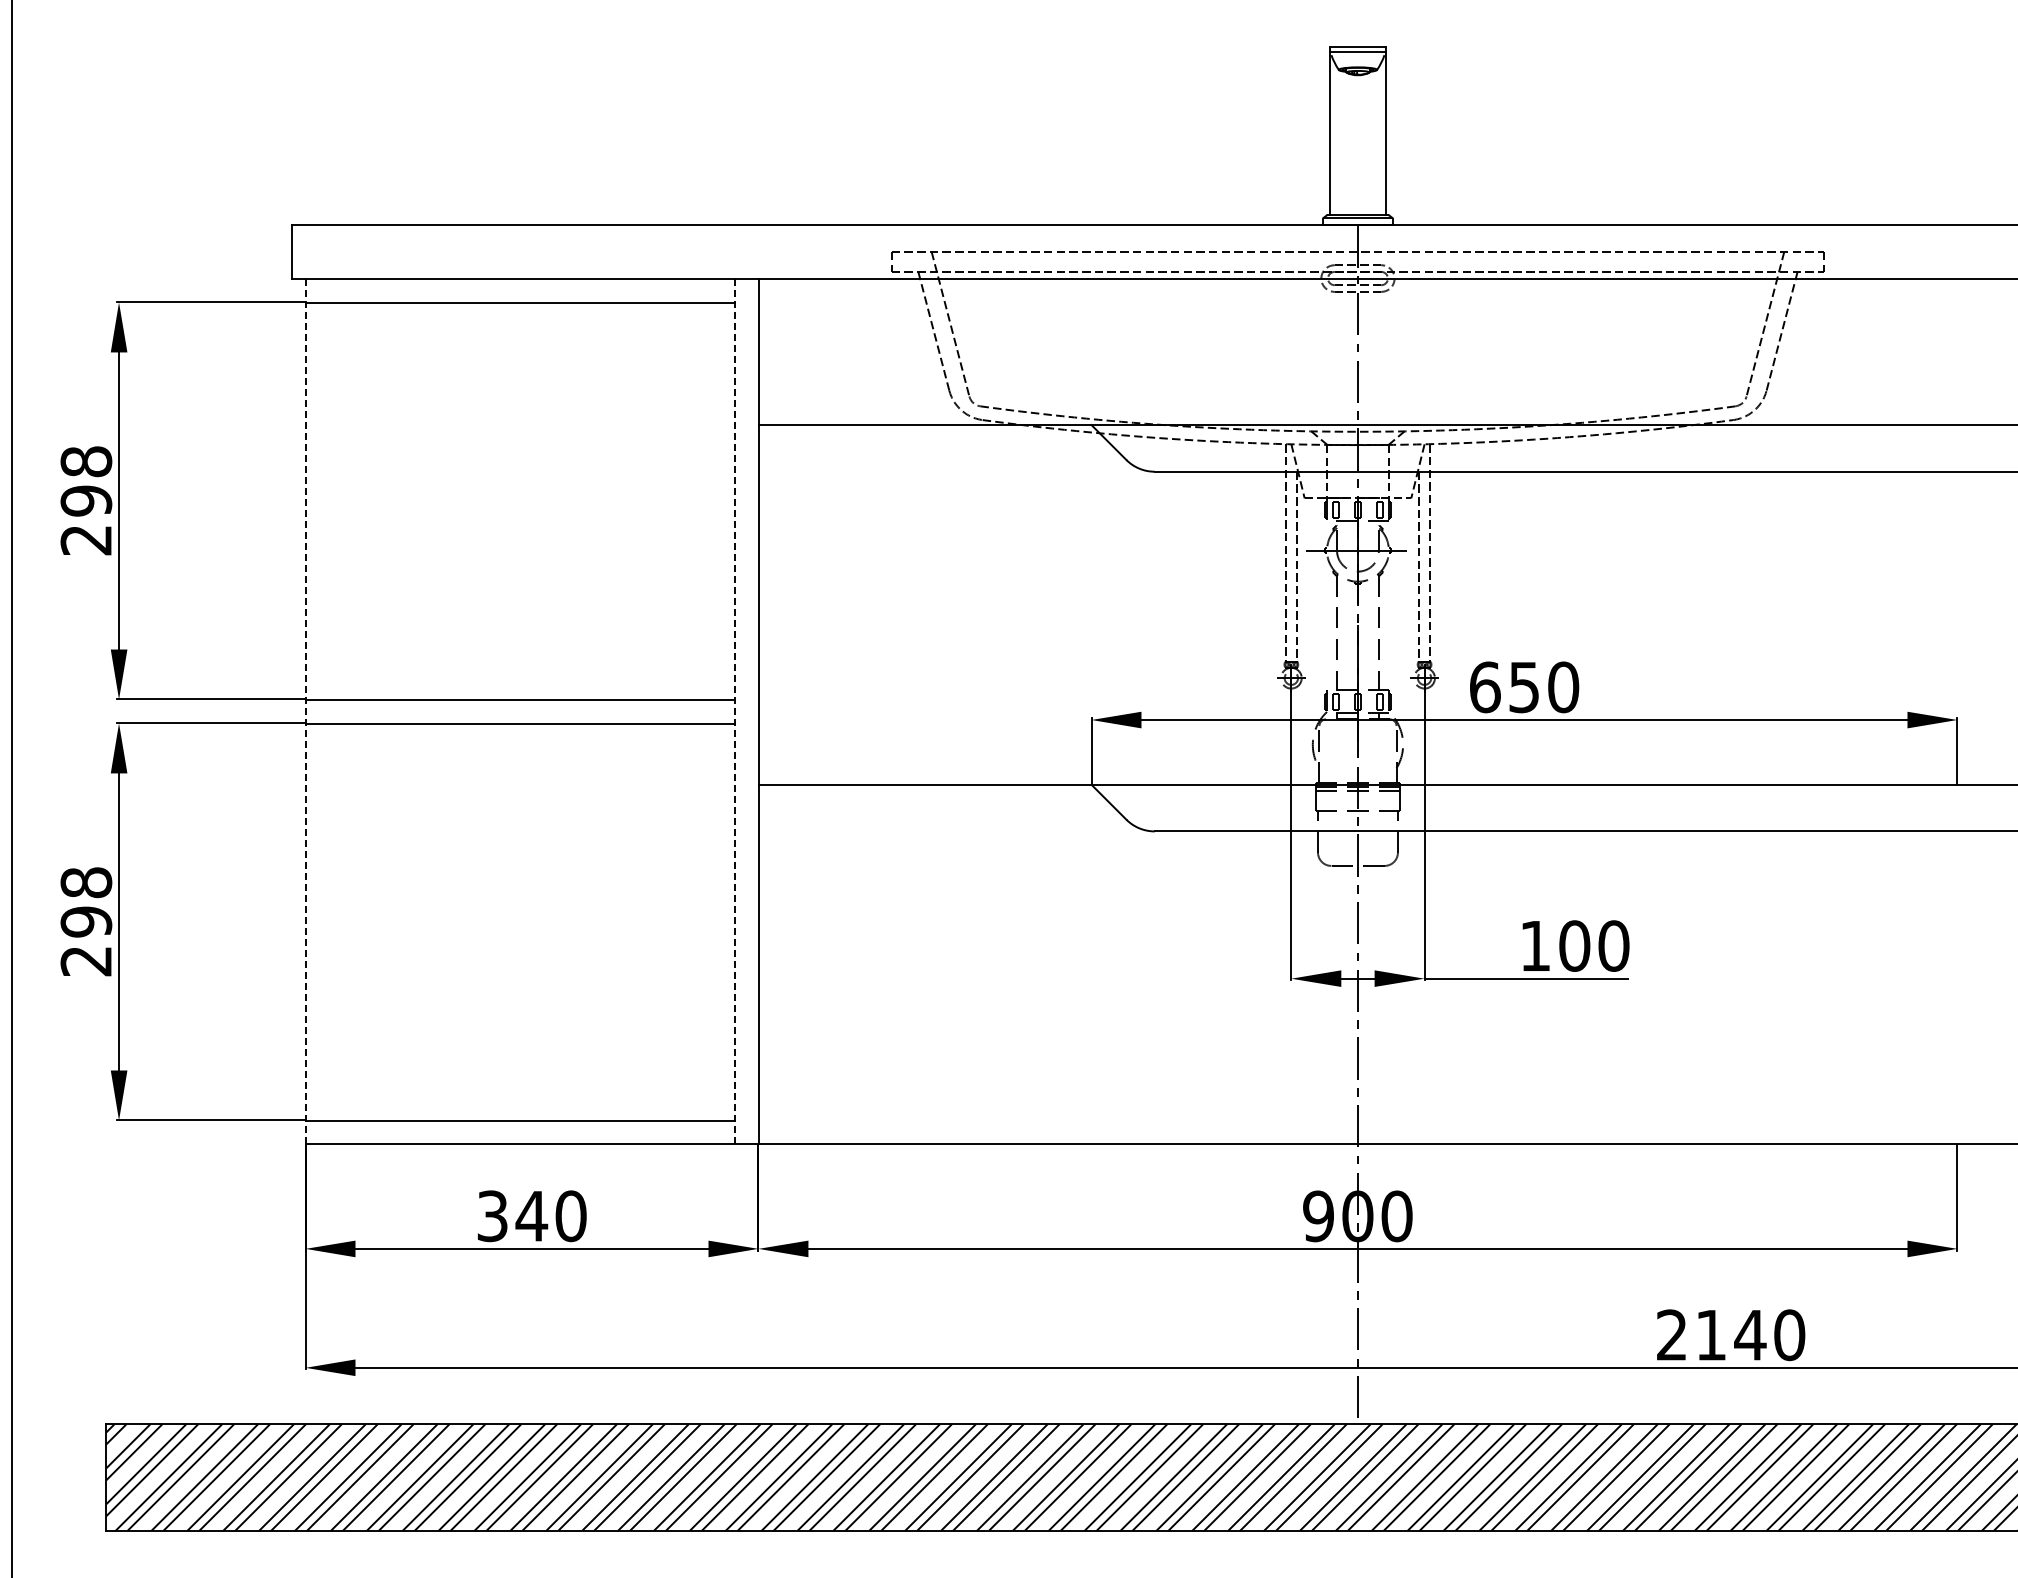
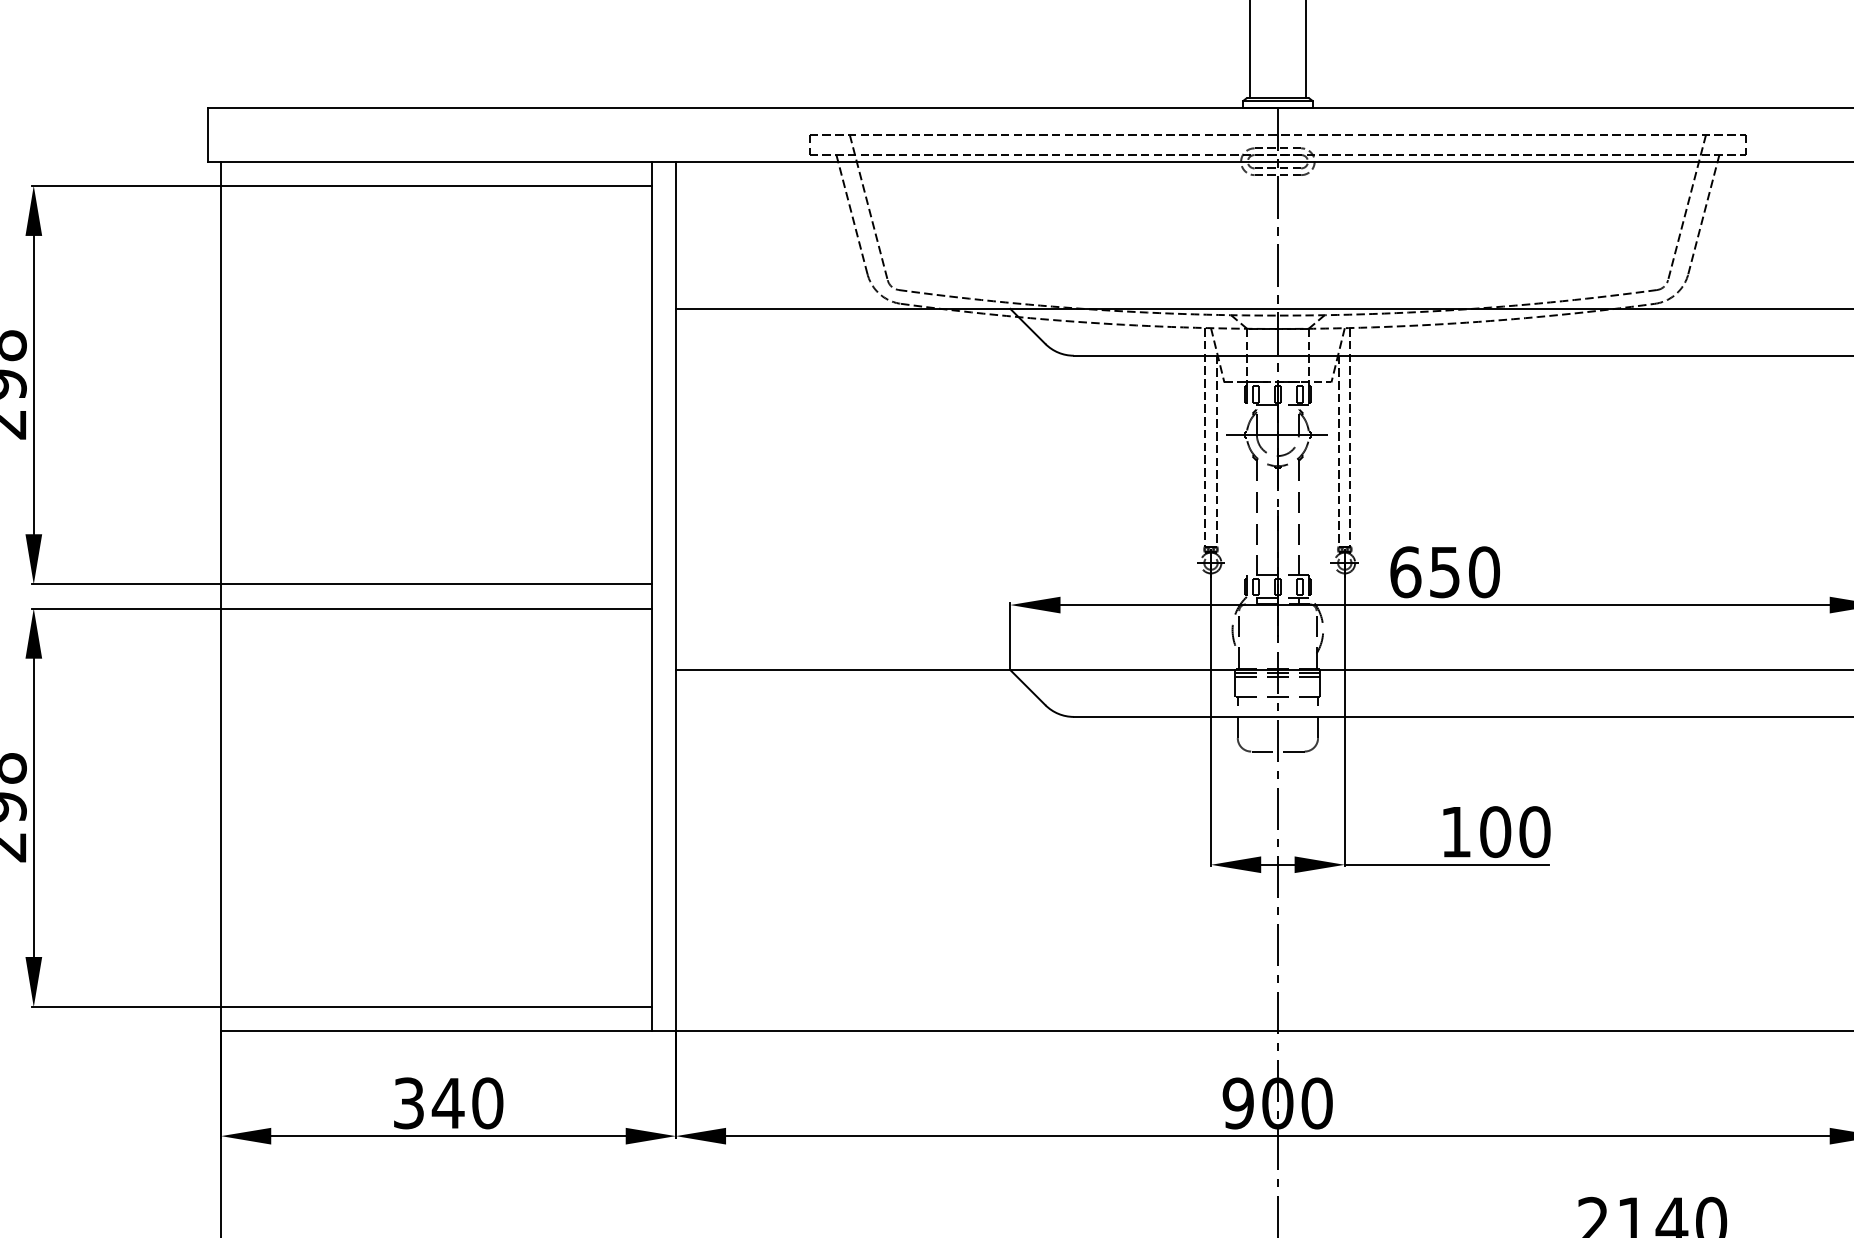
line: (305, 711) -> (221, 596), dashed -> solid
line: (734, 711) -> (651, 596), dashed -> solid

